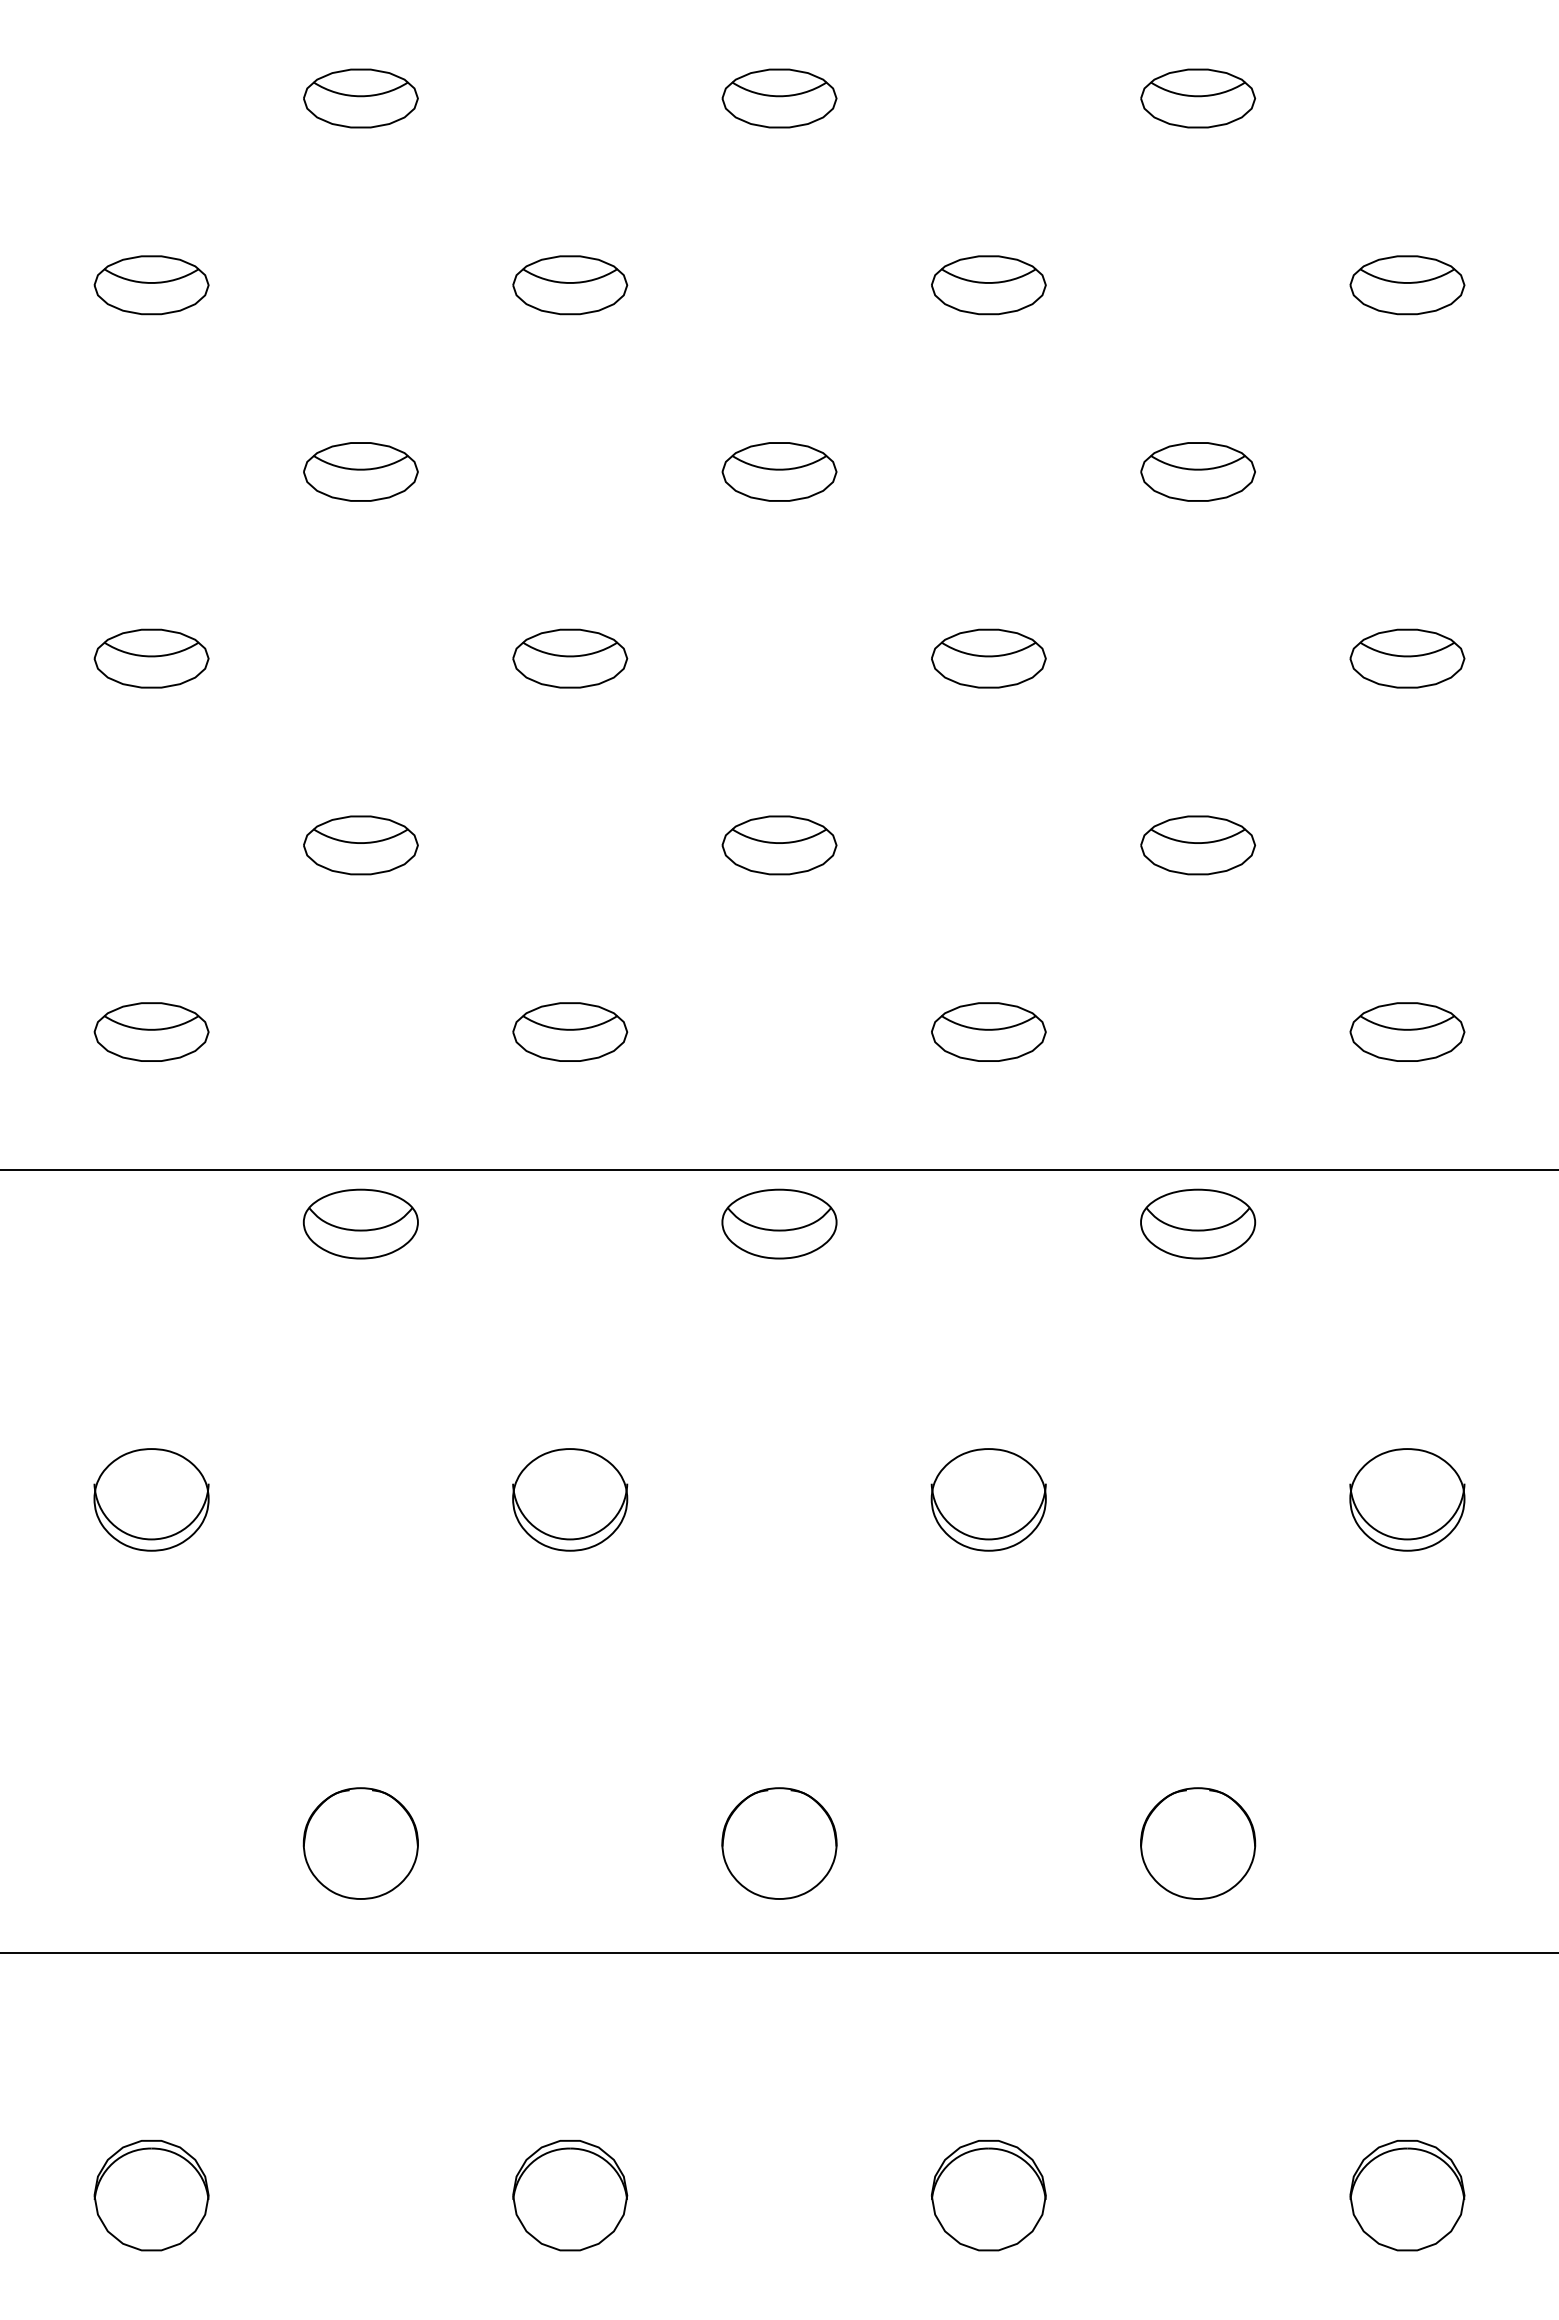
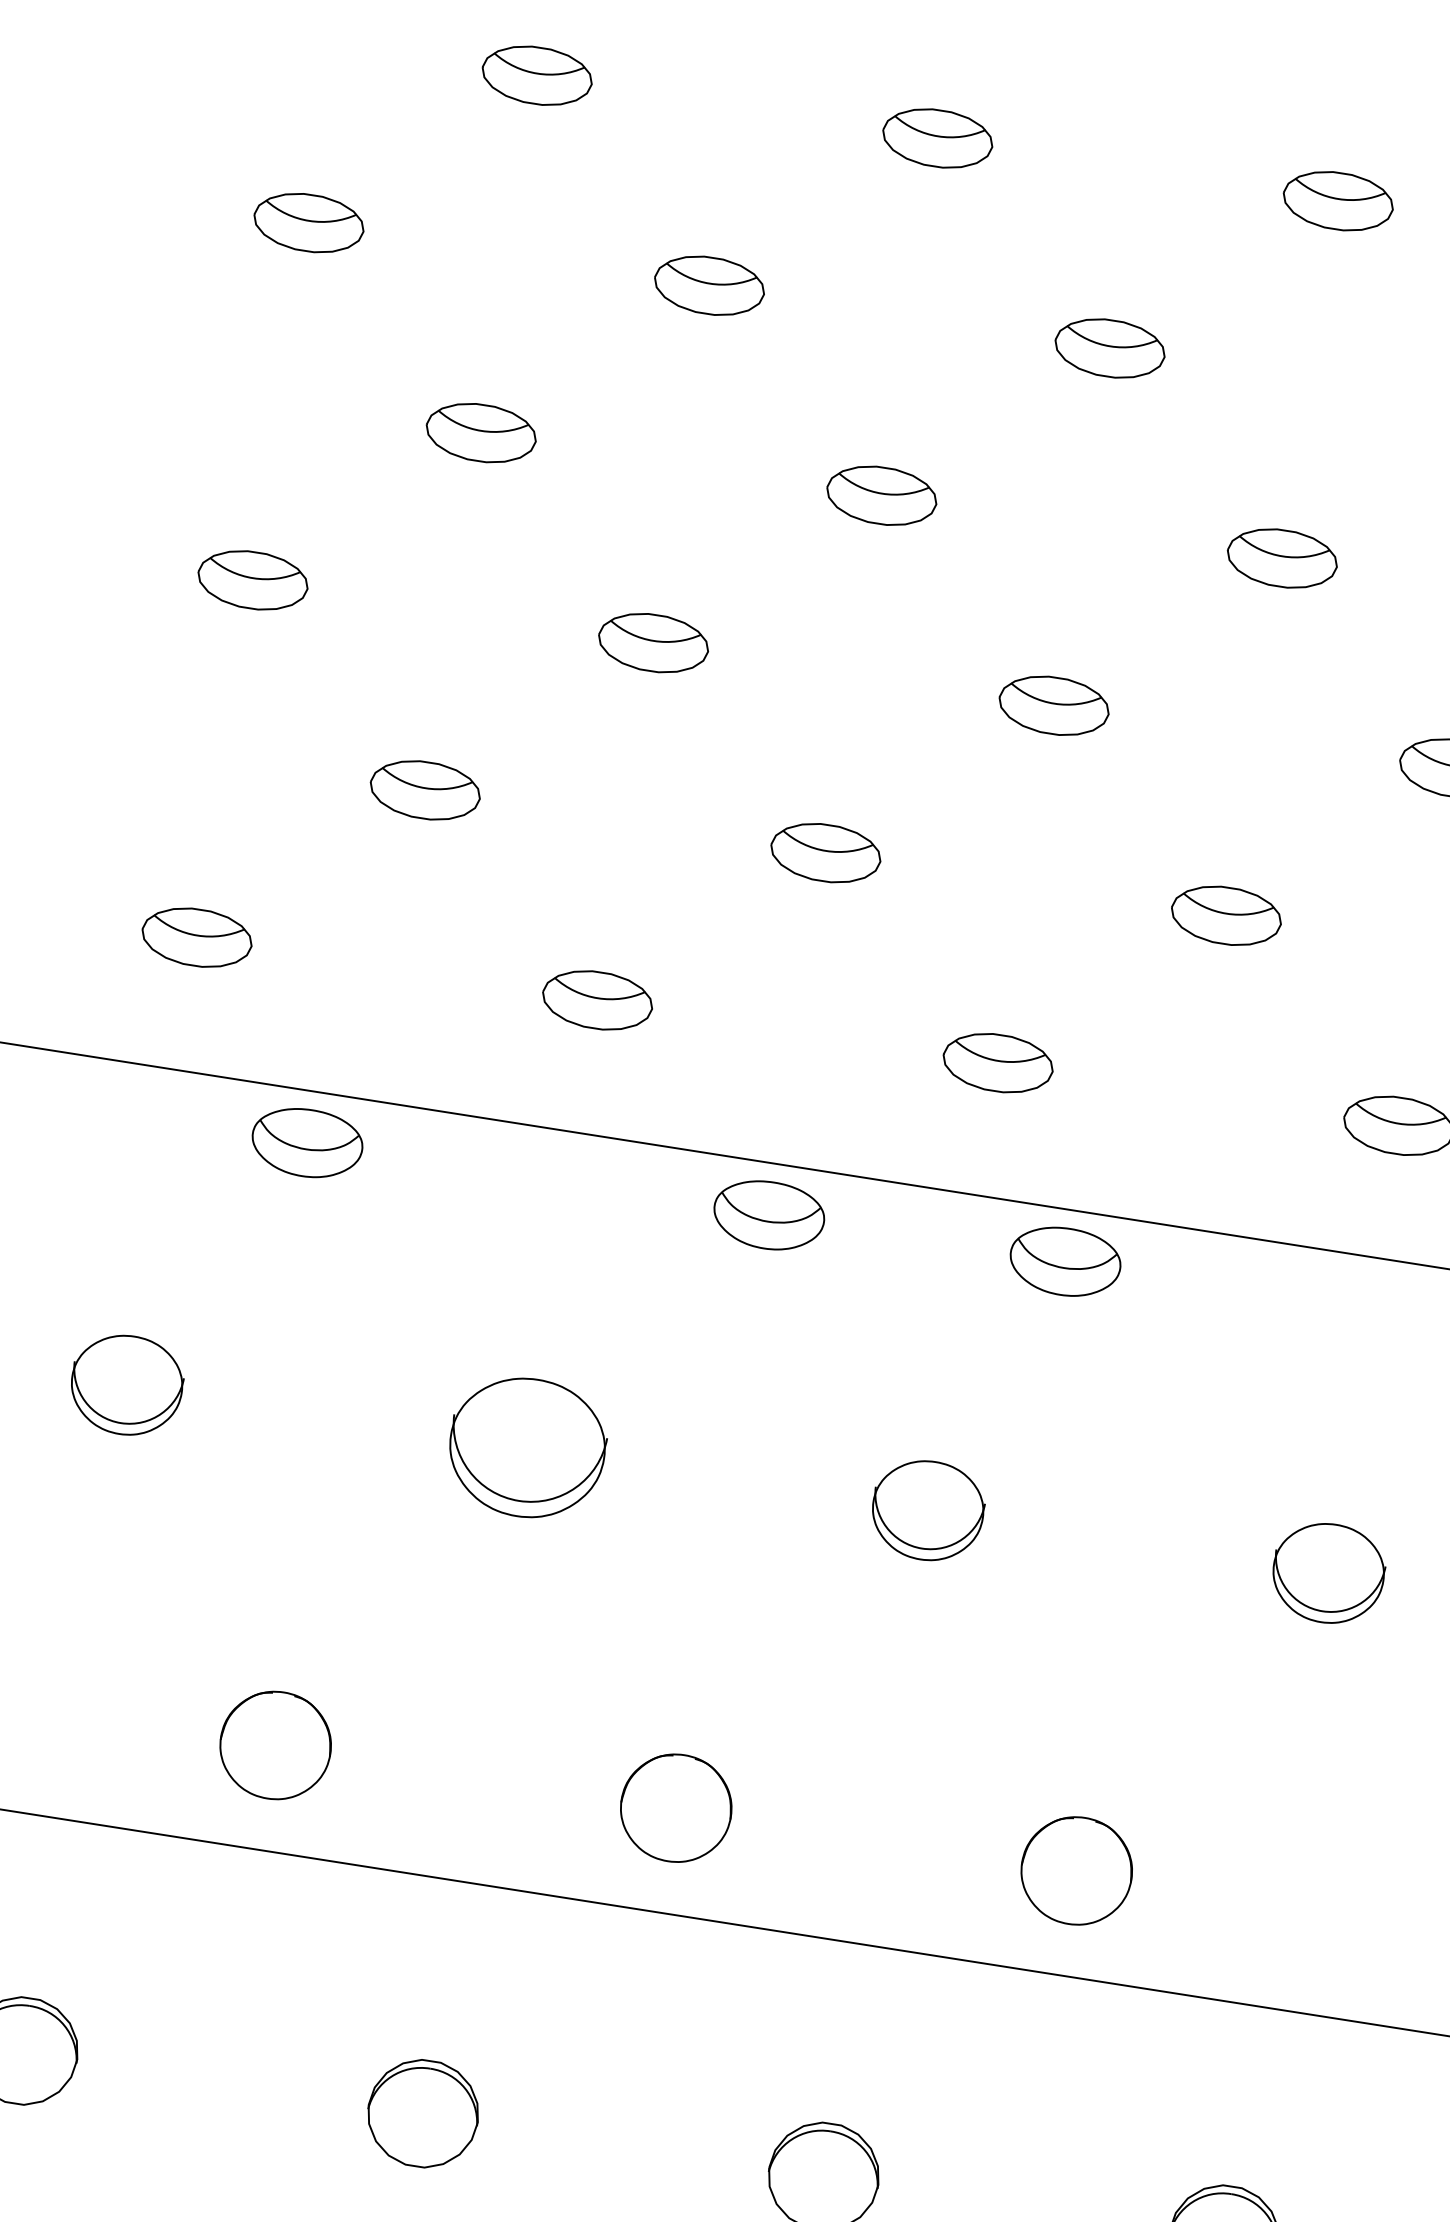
part: (360, 1223) -> (307, 1142), moved
part: (1198, 1223) -> (1065, 1261), moved
part: (570, 1499) -> (527, 1447), size x1.4

